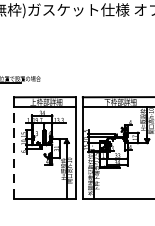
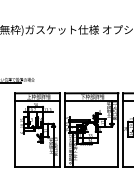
line: (14, 152) -> (15, 133), dashed -> solid

